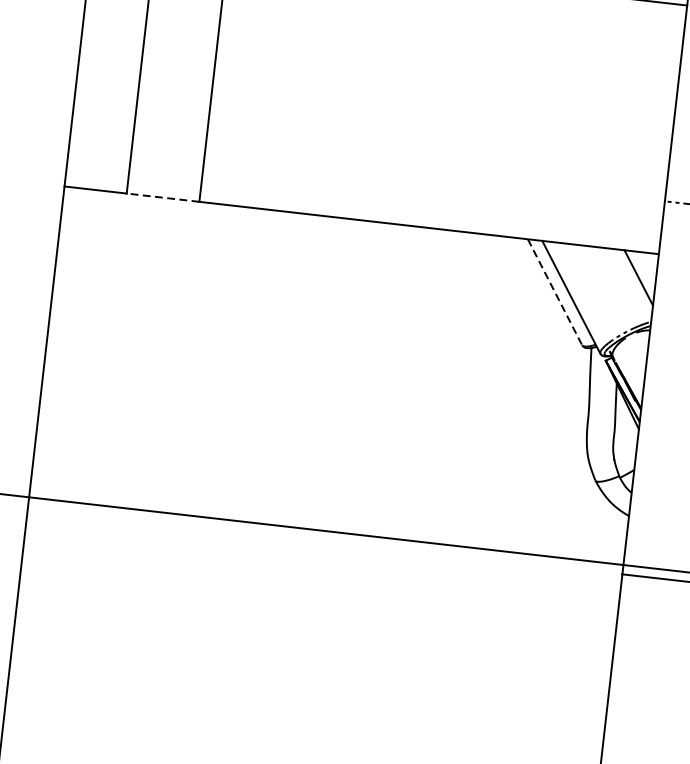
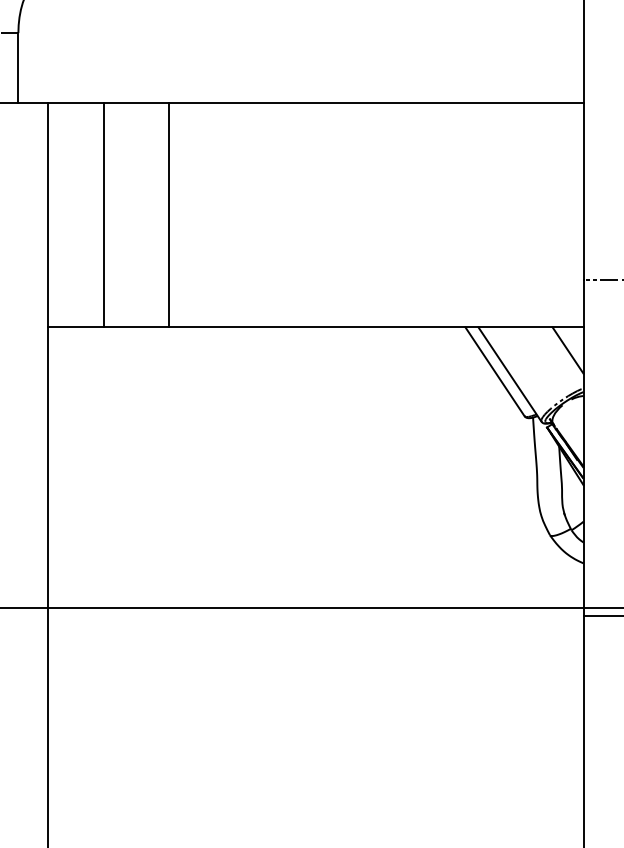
line: (162, 197) -> (136, 327), dashed -> solid
line: (555, 293) -> (495, 372), dashed -> solid

